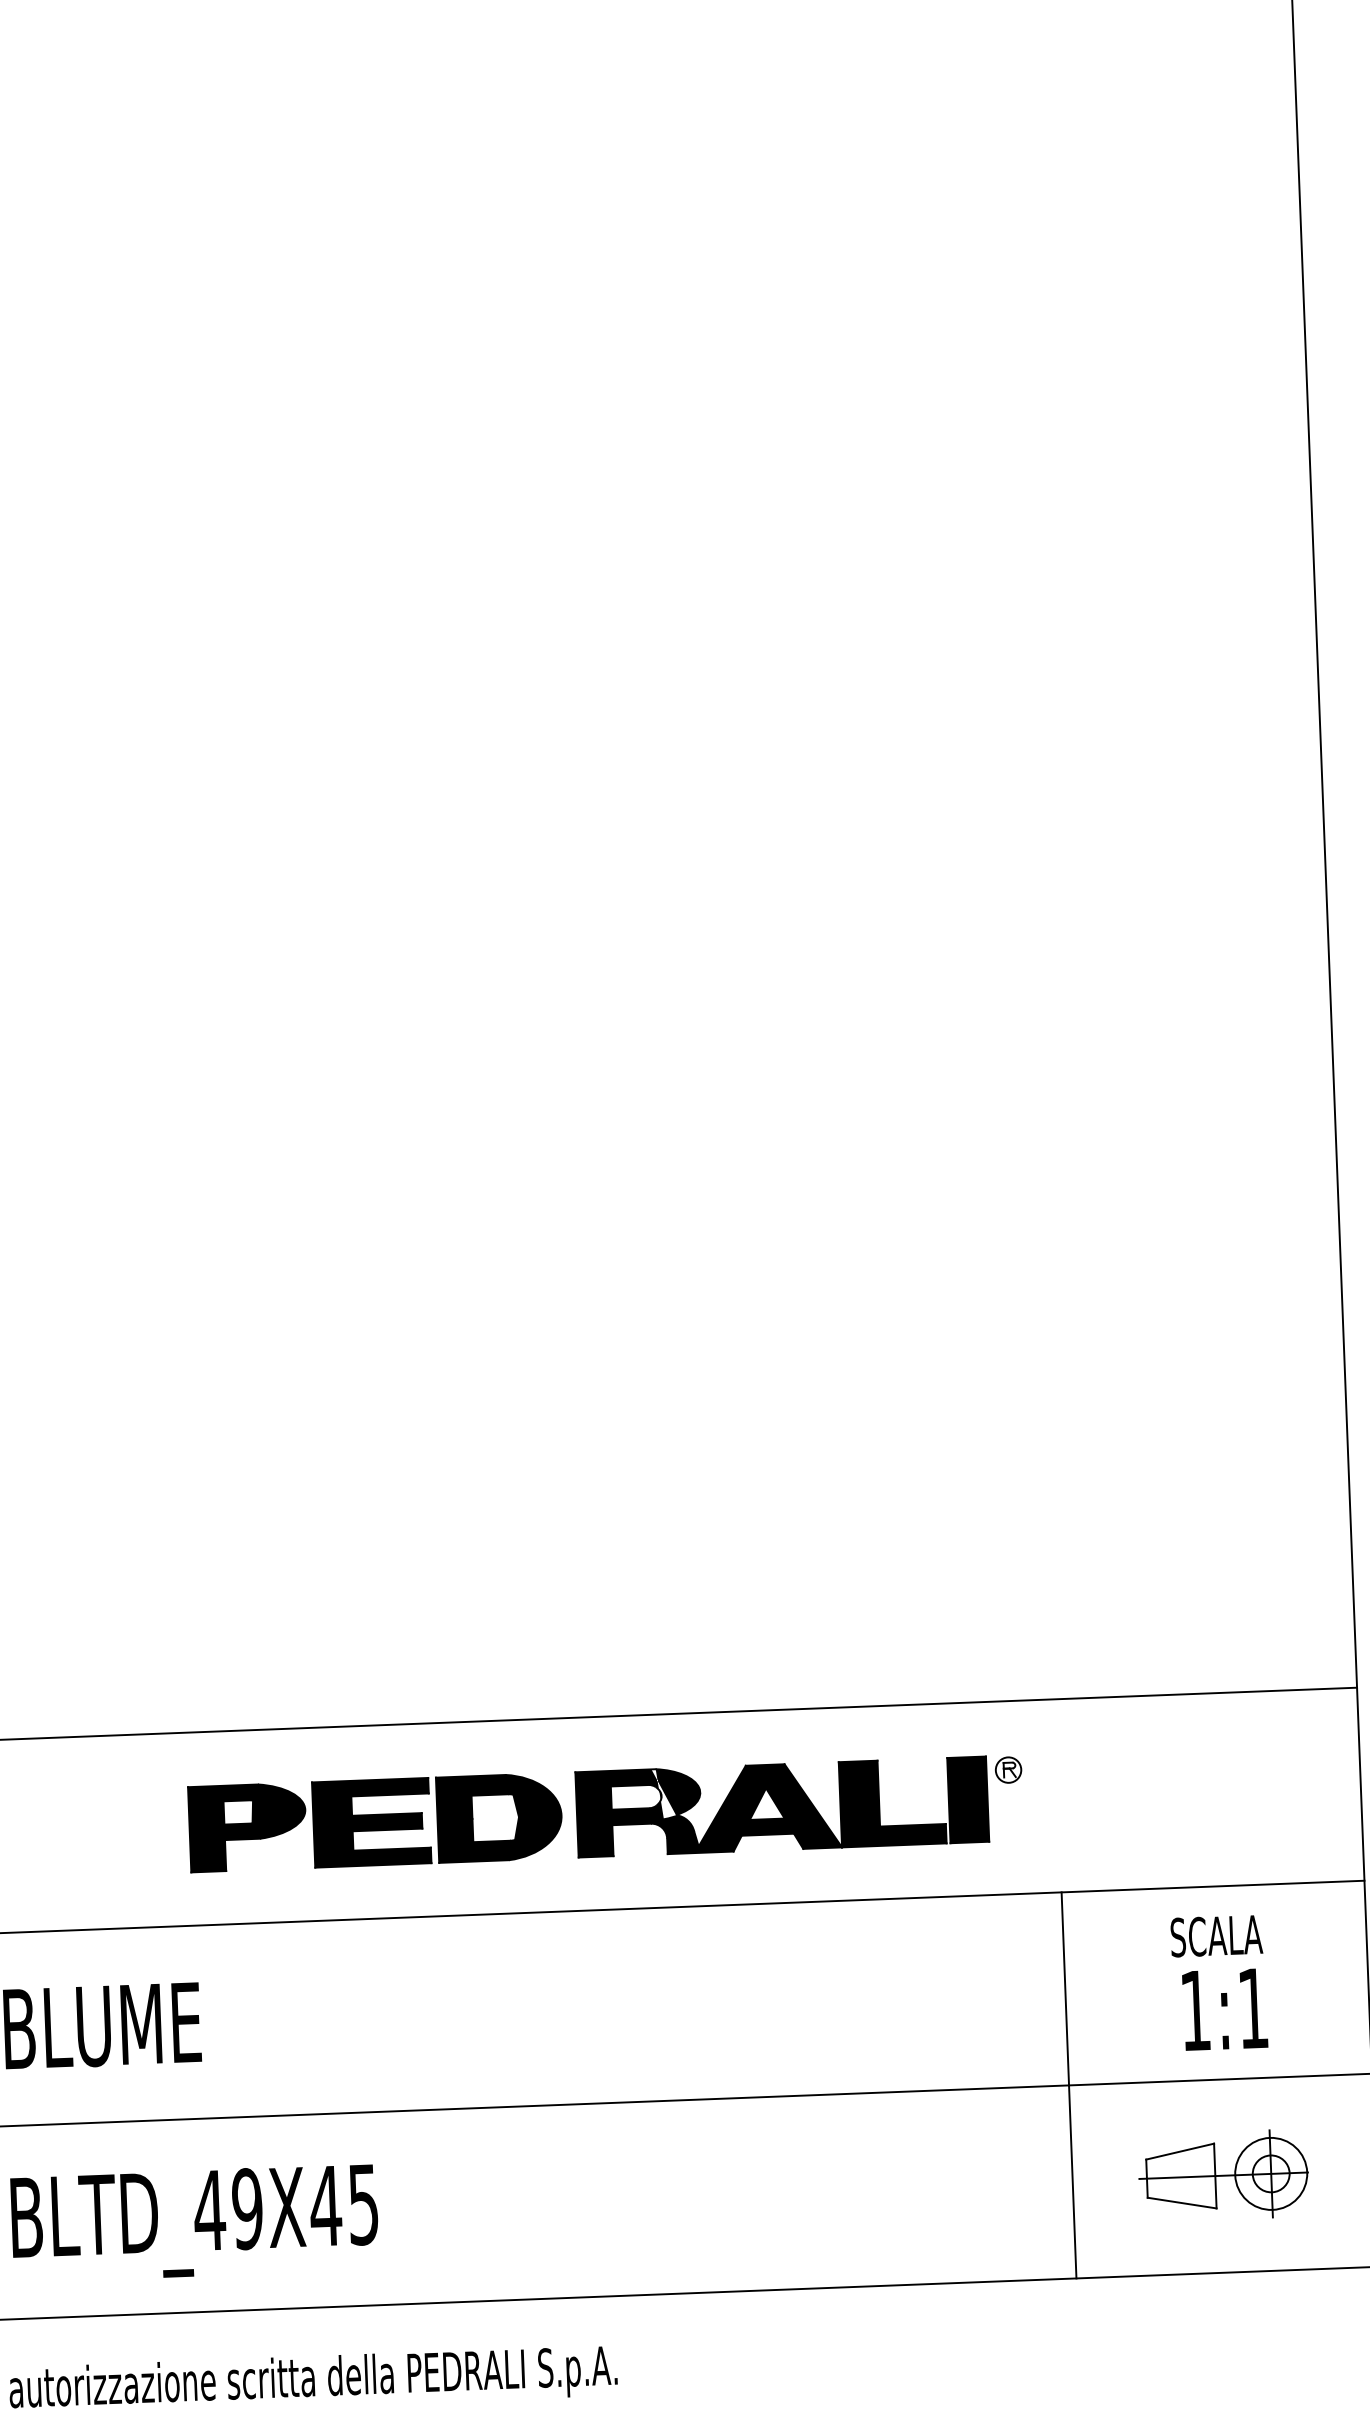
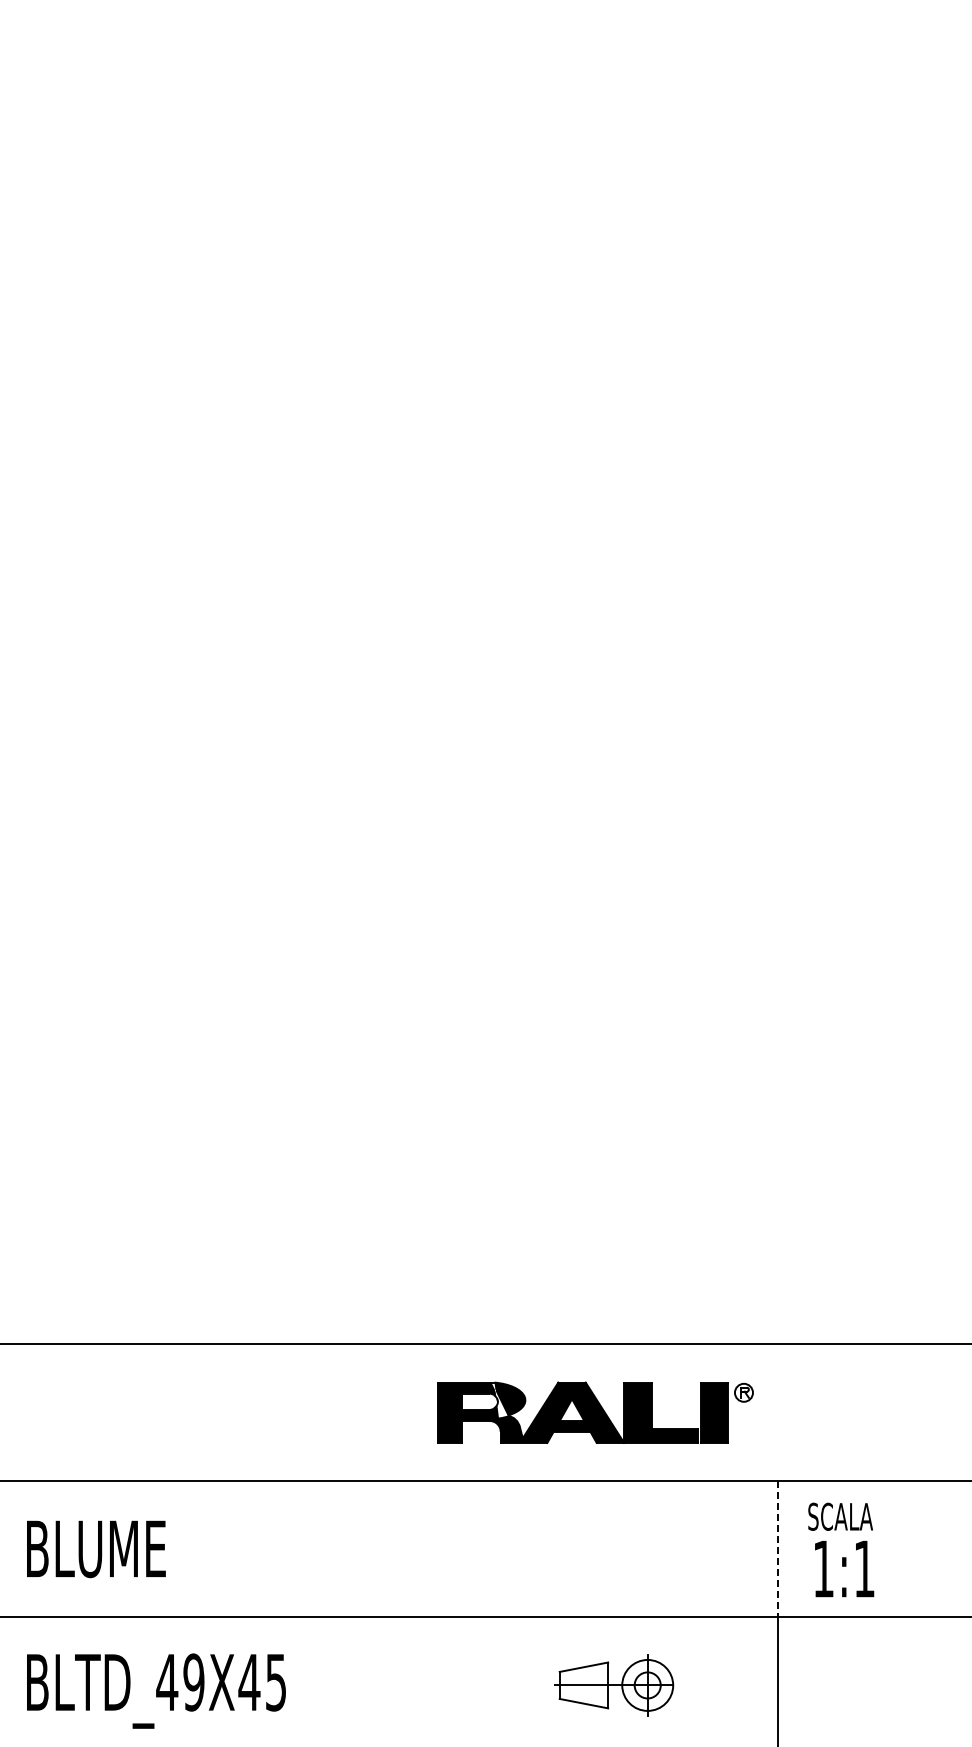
part: (374, 1822) -> (294, 1412), removed
text: (1219, 1982) -> (841, 1549), moved
line: (1065, 1989) -> (778, 1549), solid -> dashed
part: (1224, 2175) -> (614, 1685), moved

